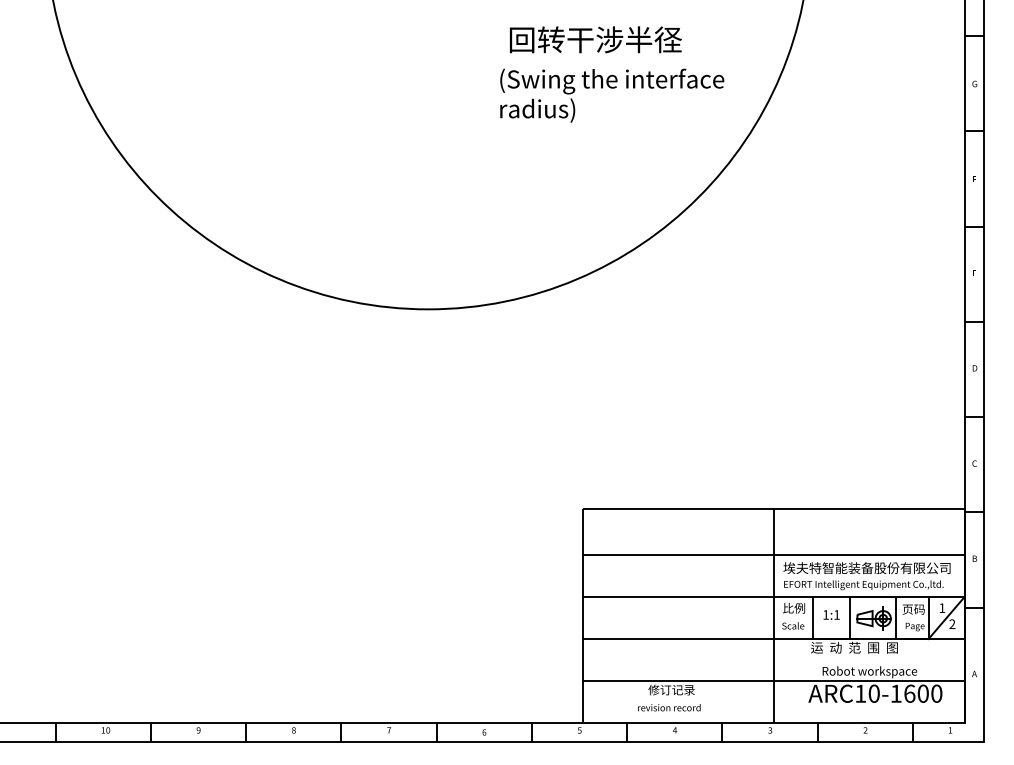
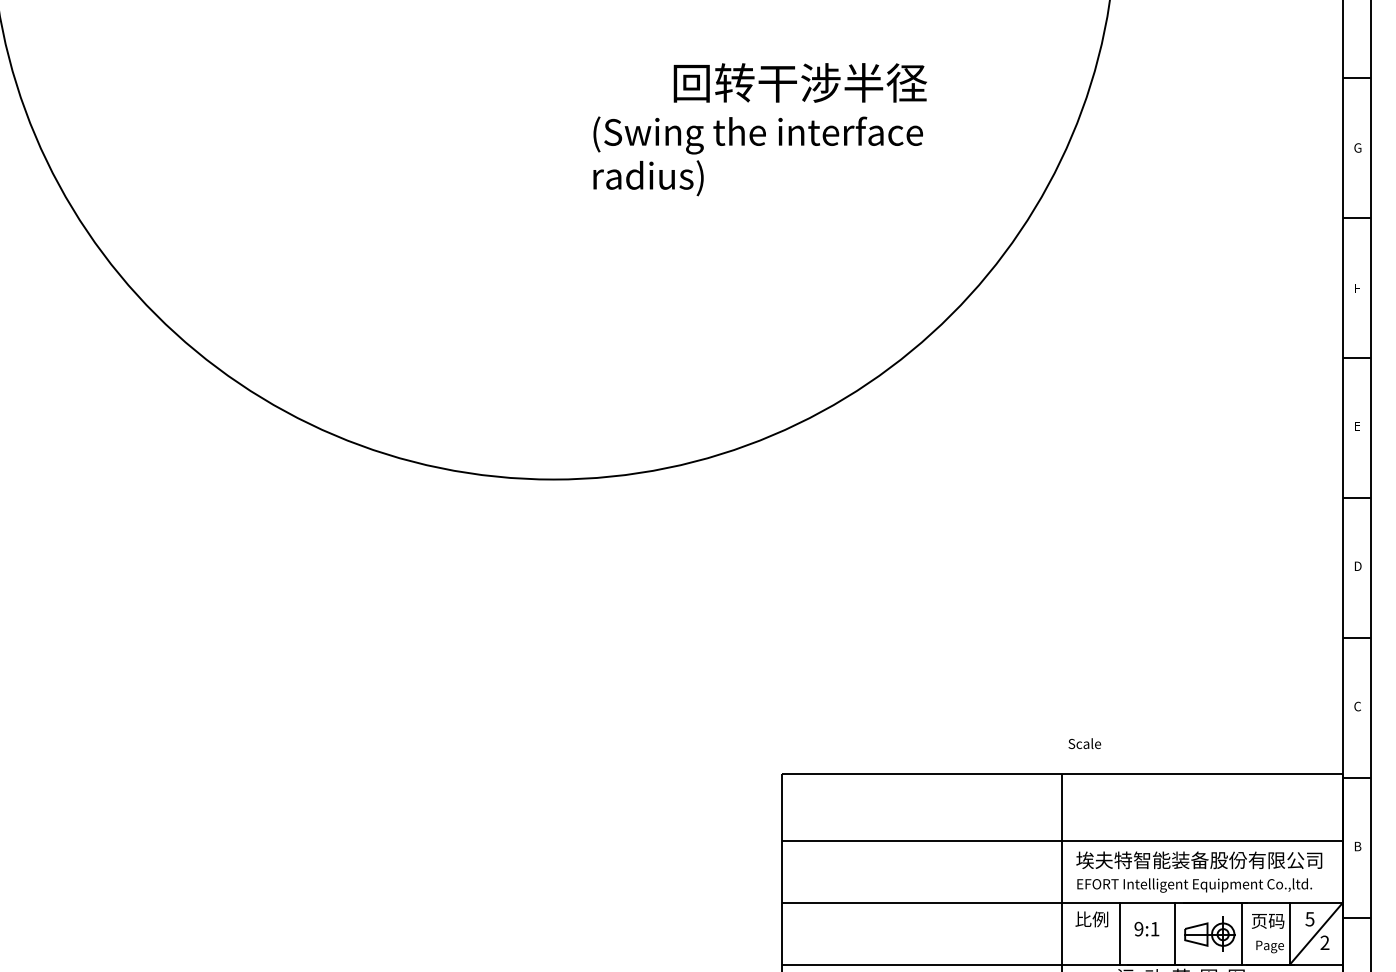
text: (612, 95) -> (758, 156), moved
text: (942, 608) -> (1310, 919), 1 -> 5
text: (825, 614) -> (1138, 928), 1:1 -> 9:1
text: (793, 625) -> (1085, 743), moved

